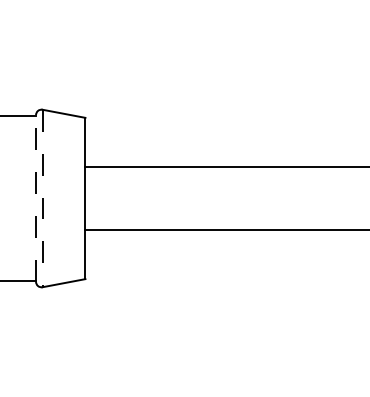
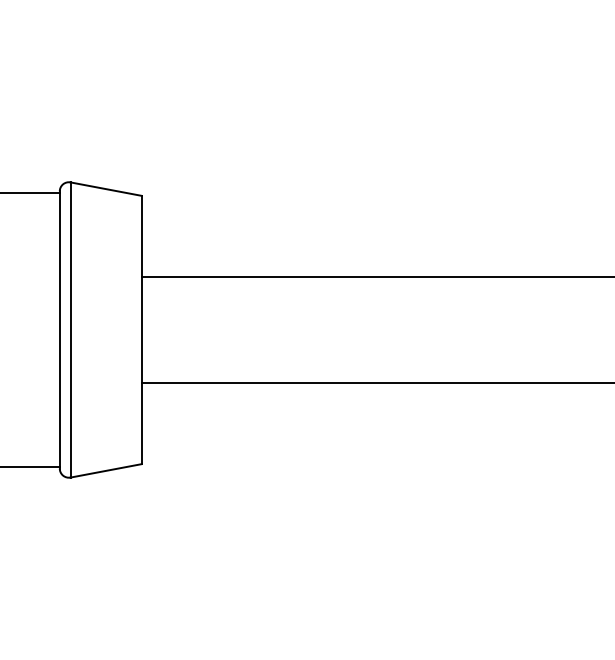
line: (36, 197) -> (60, 328), dashed -> solid
line: (42, 198) -> (70, 330), dashed -> solid

